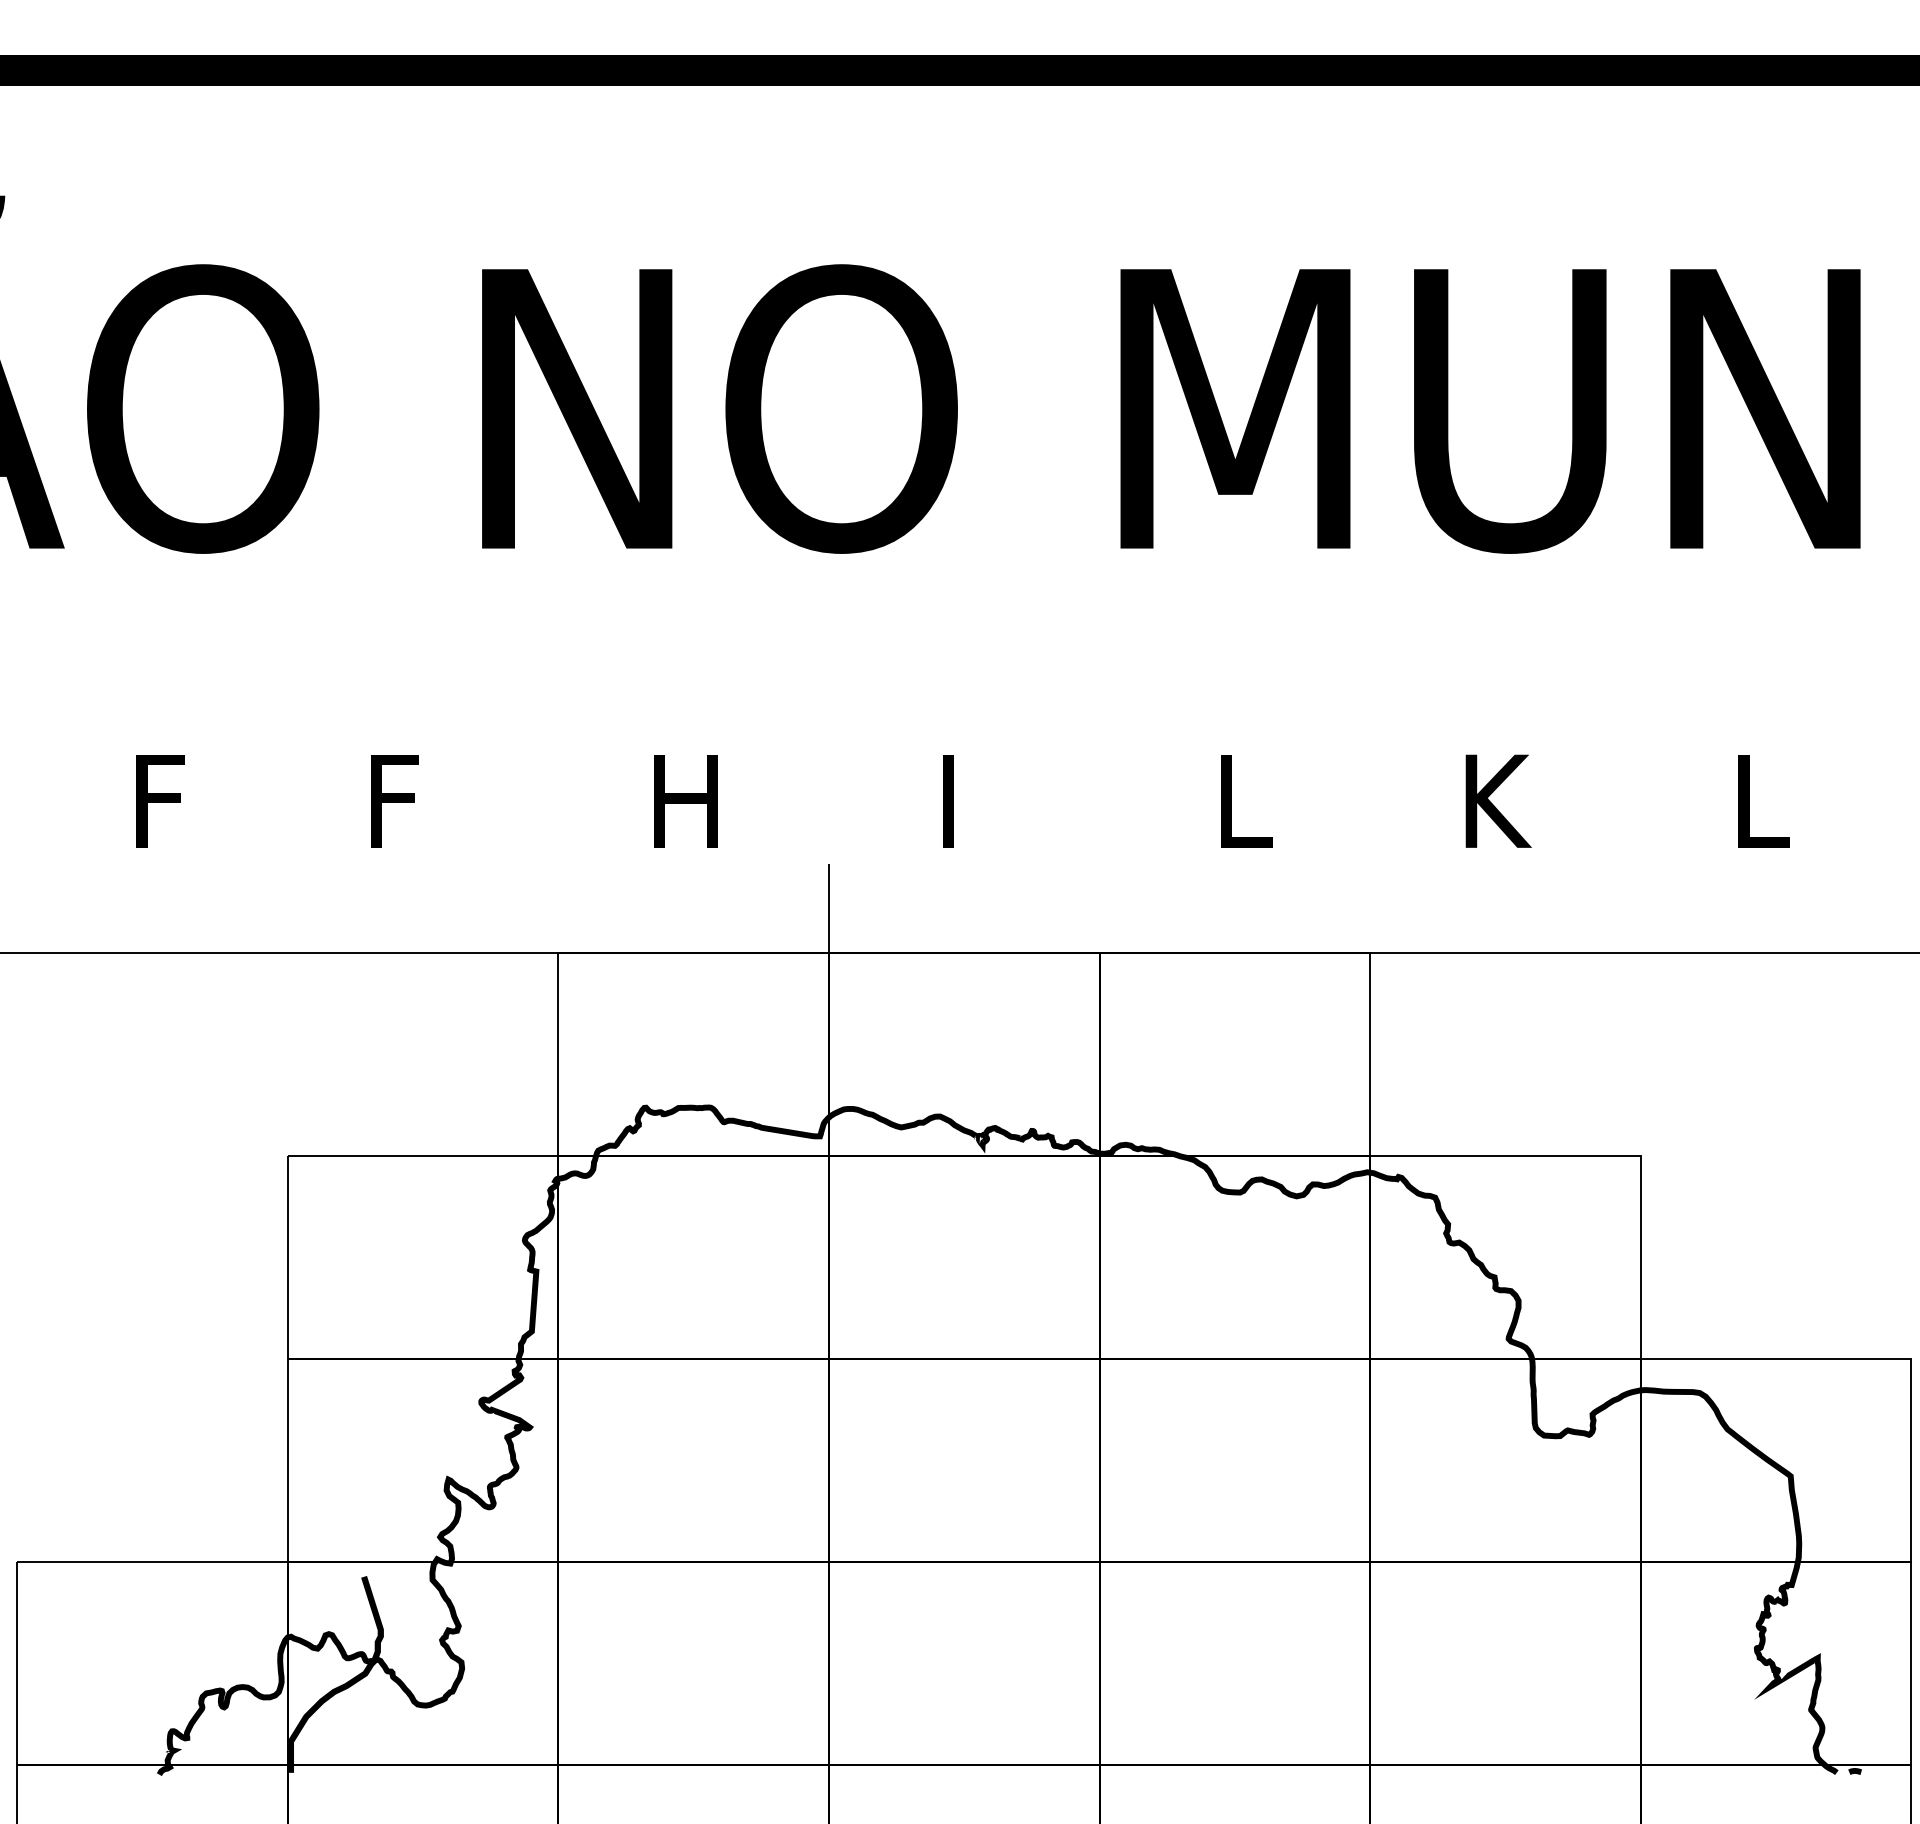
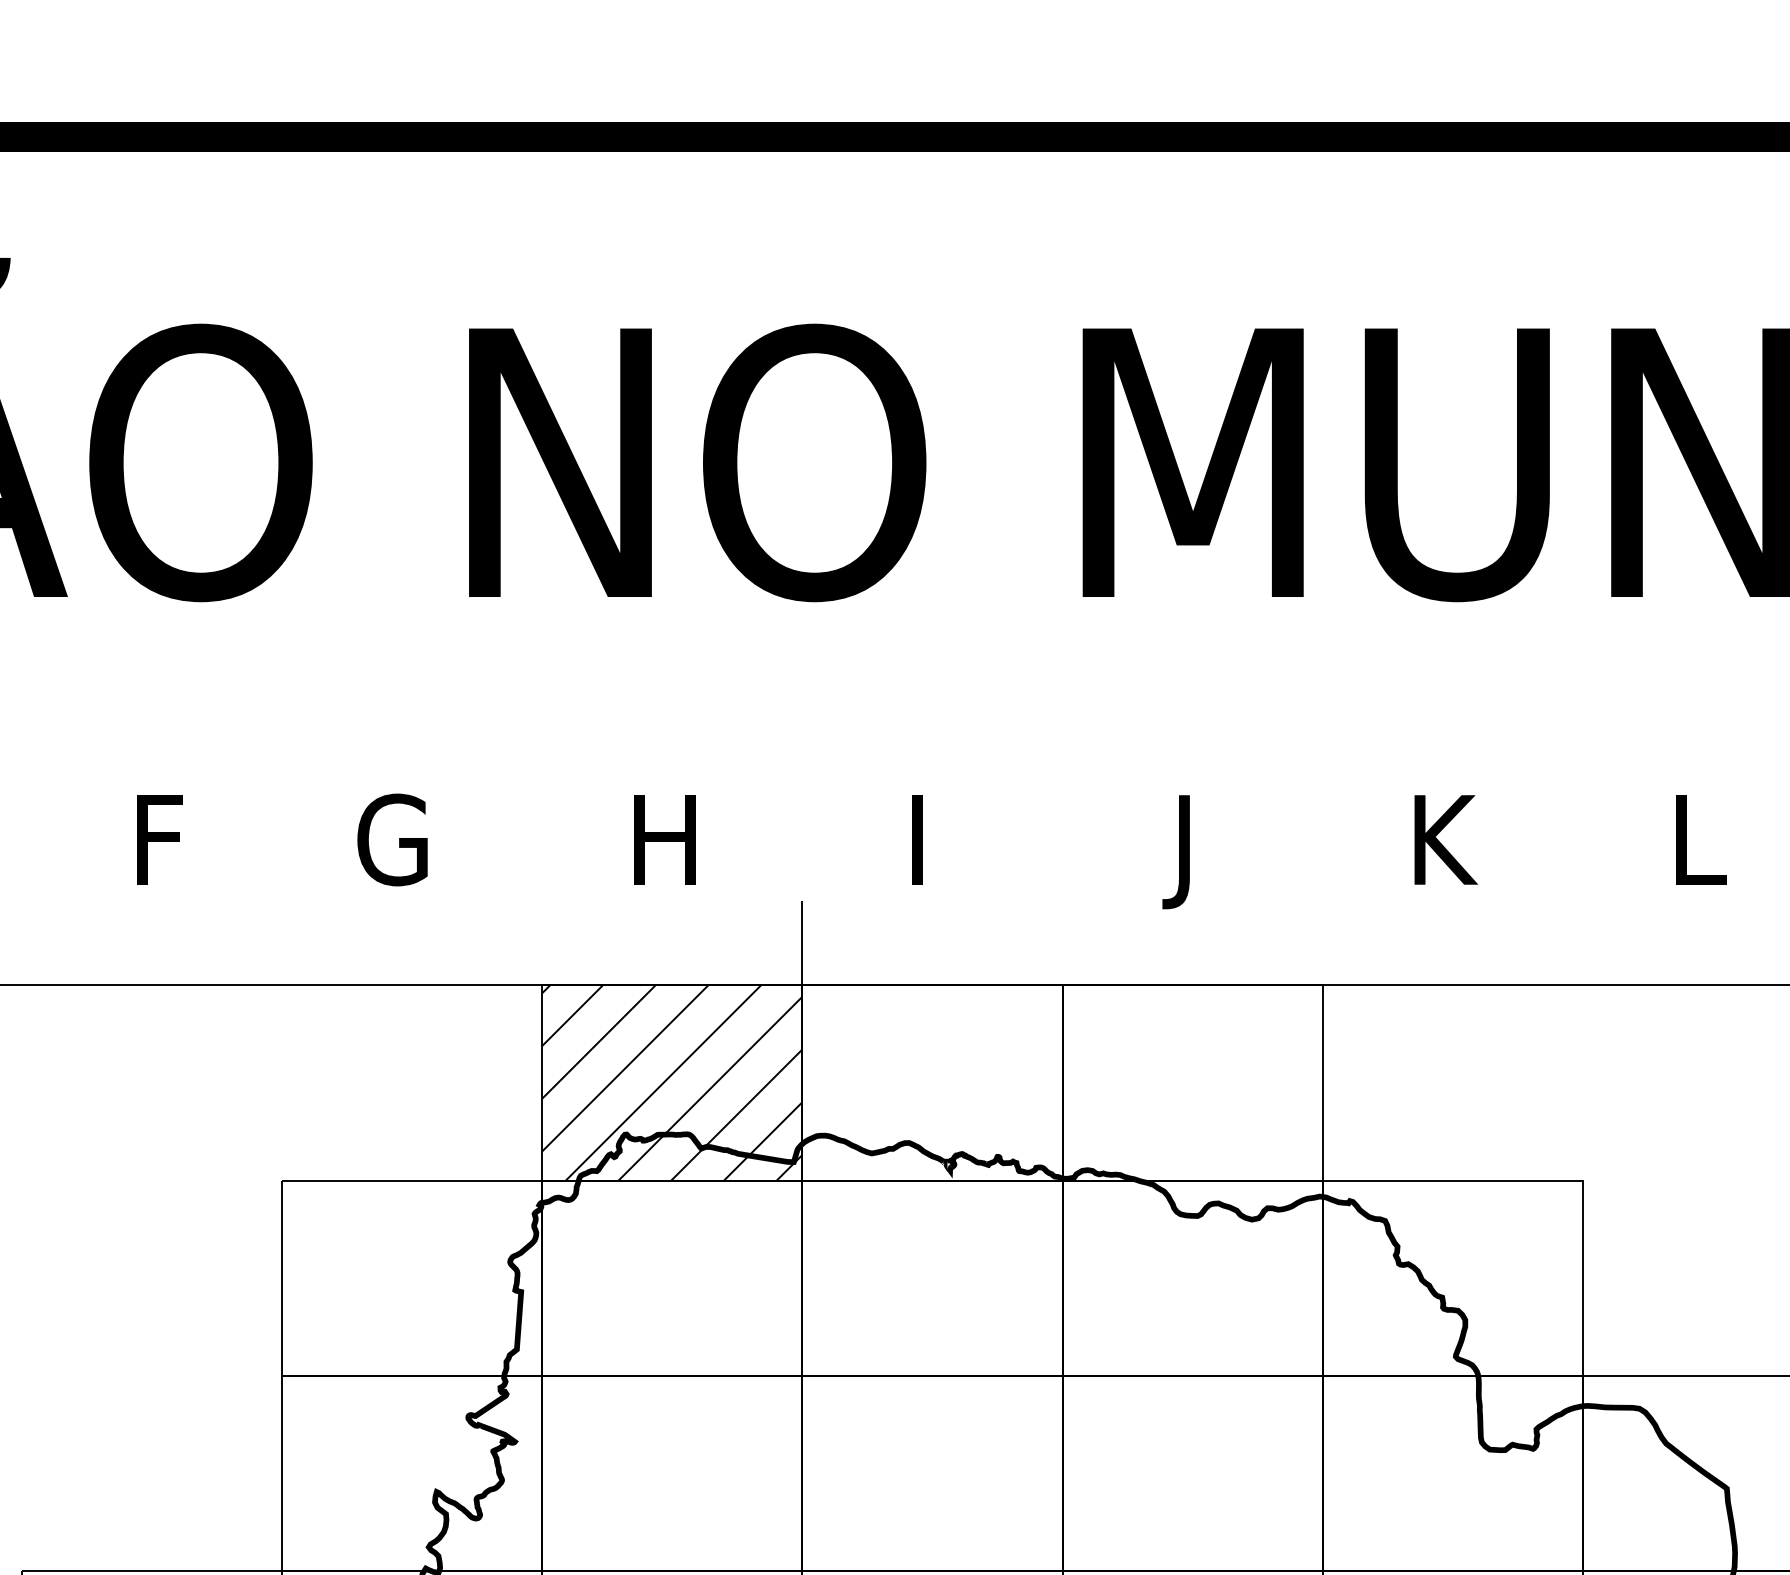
text: (402, 801) -> (392, 840), F -> G
text: (1237, 813) -> (1195, 851), L -> J
hatch: (693, 1053) -> (672, 1082), added

